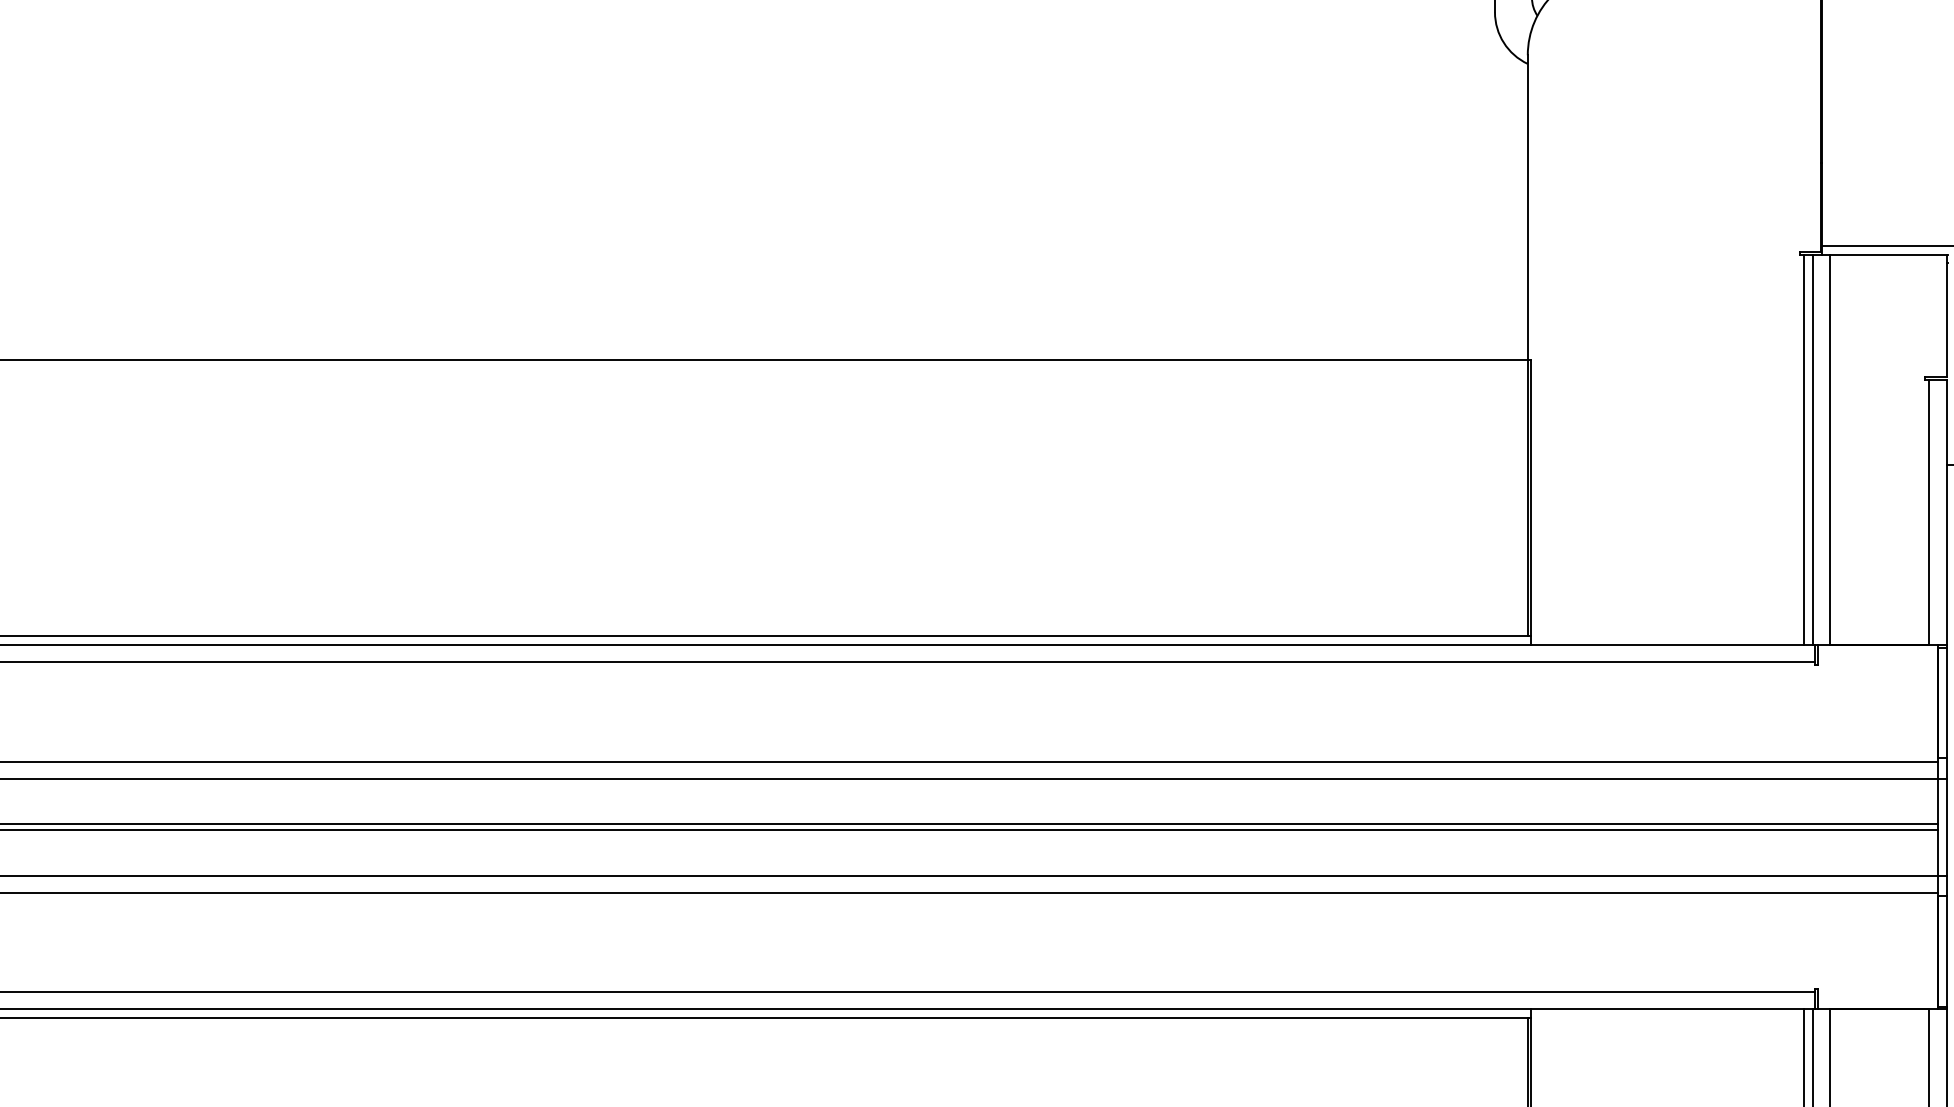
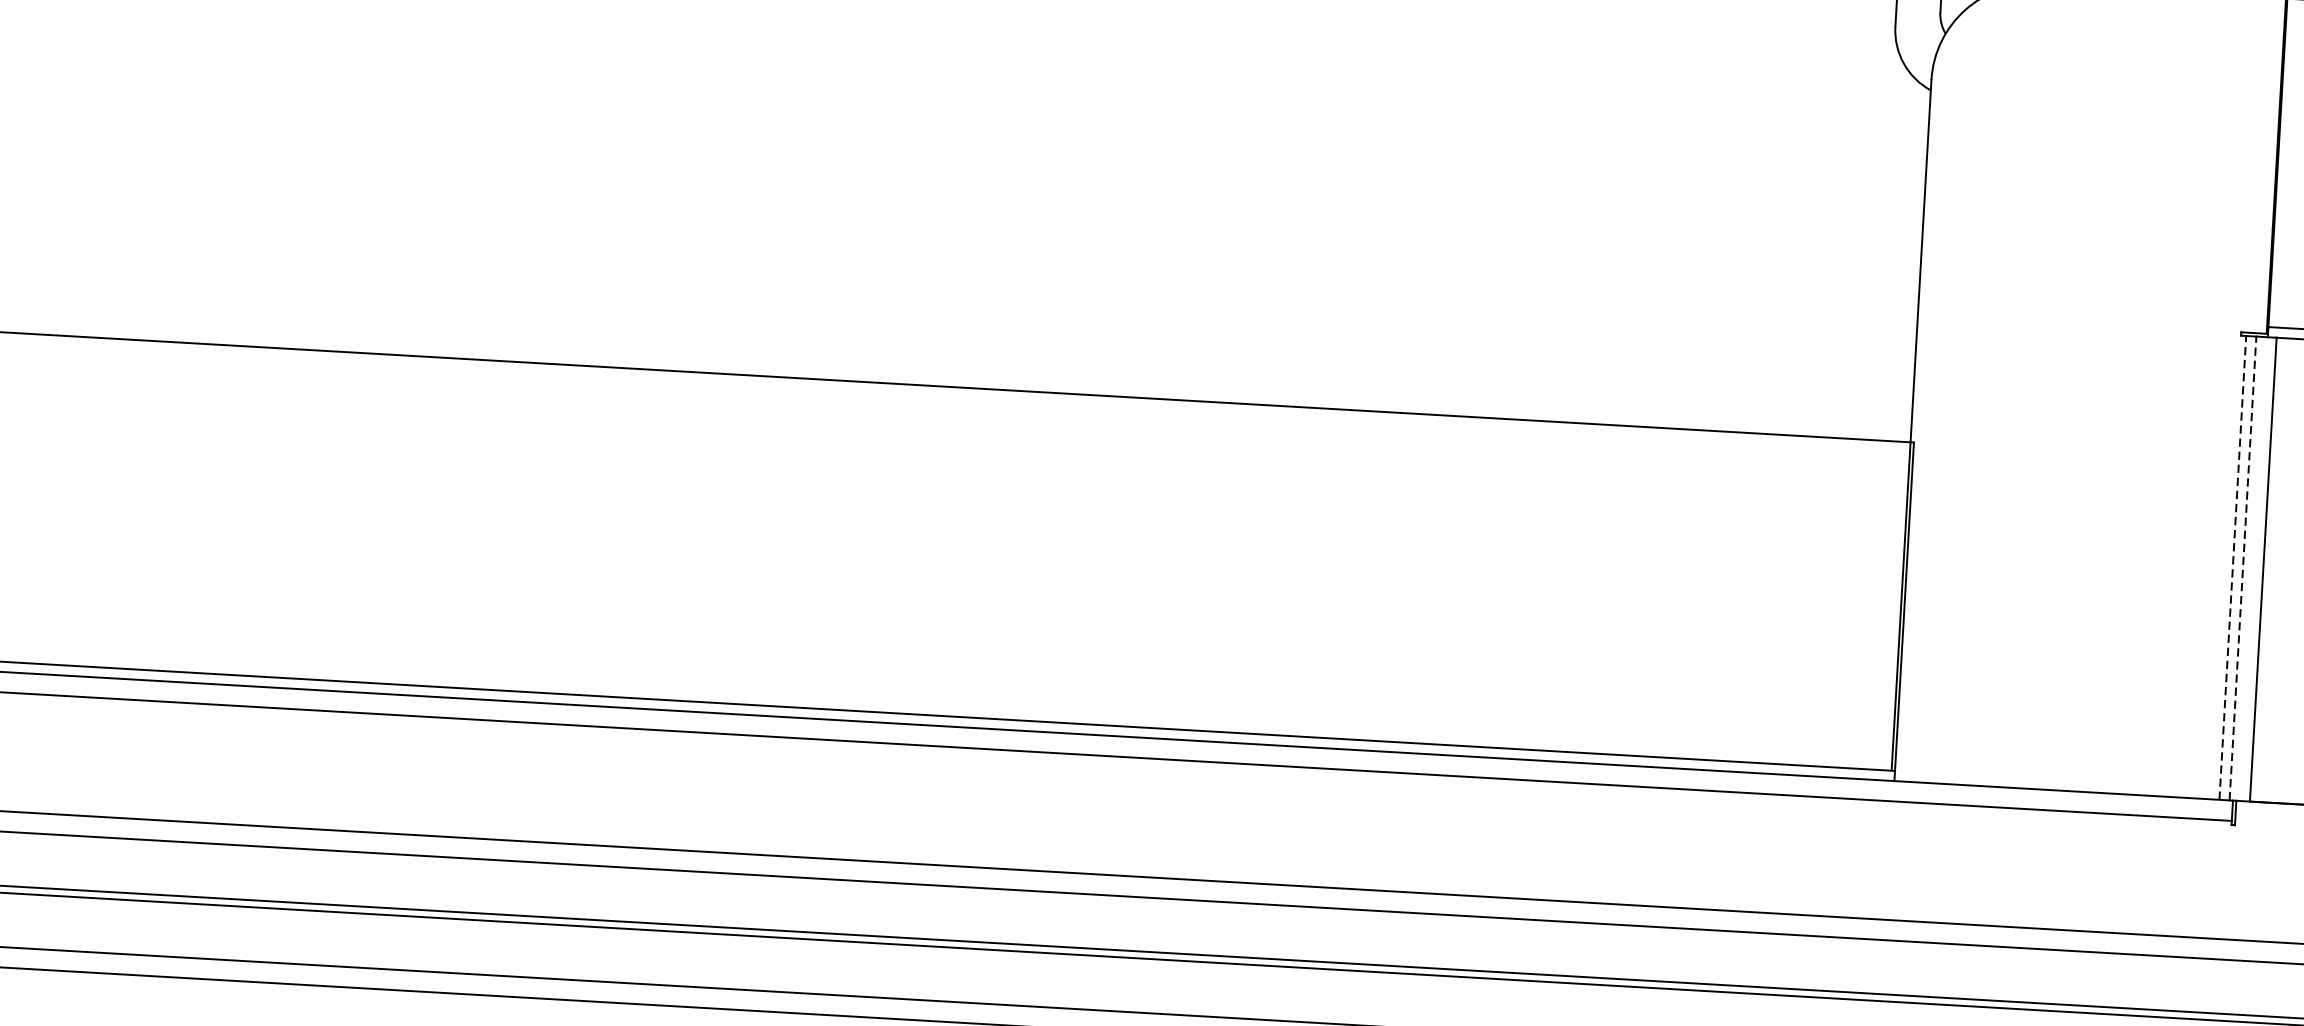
line: (1804, 449) -> (2233, 567), solid -> dashed
line: (1812, 449) -> (2242, 568), solid -> dashed

